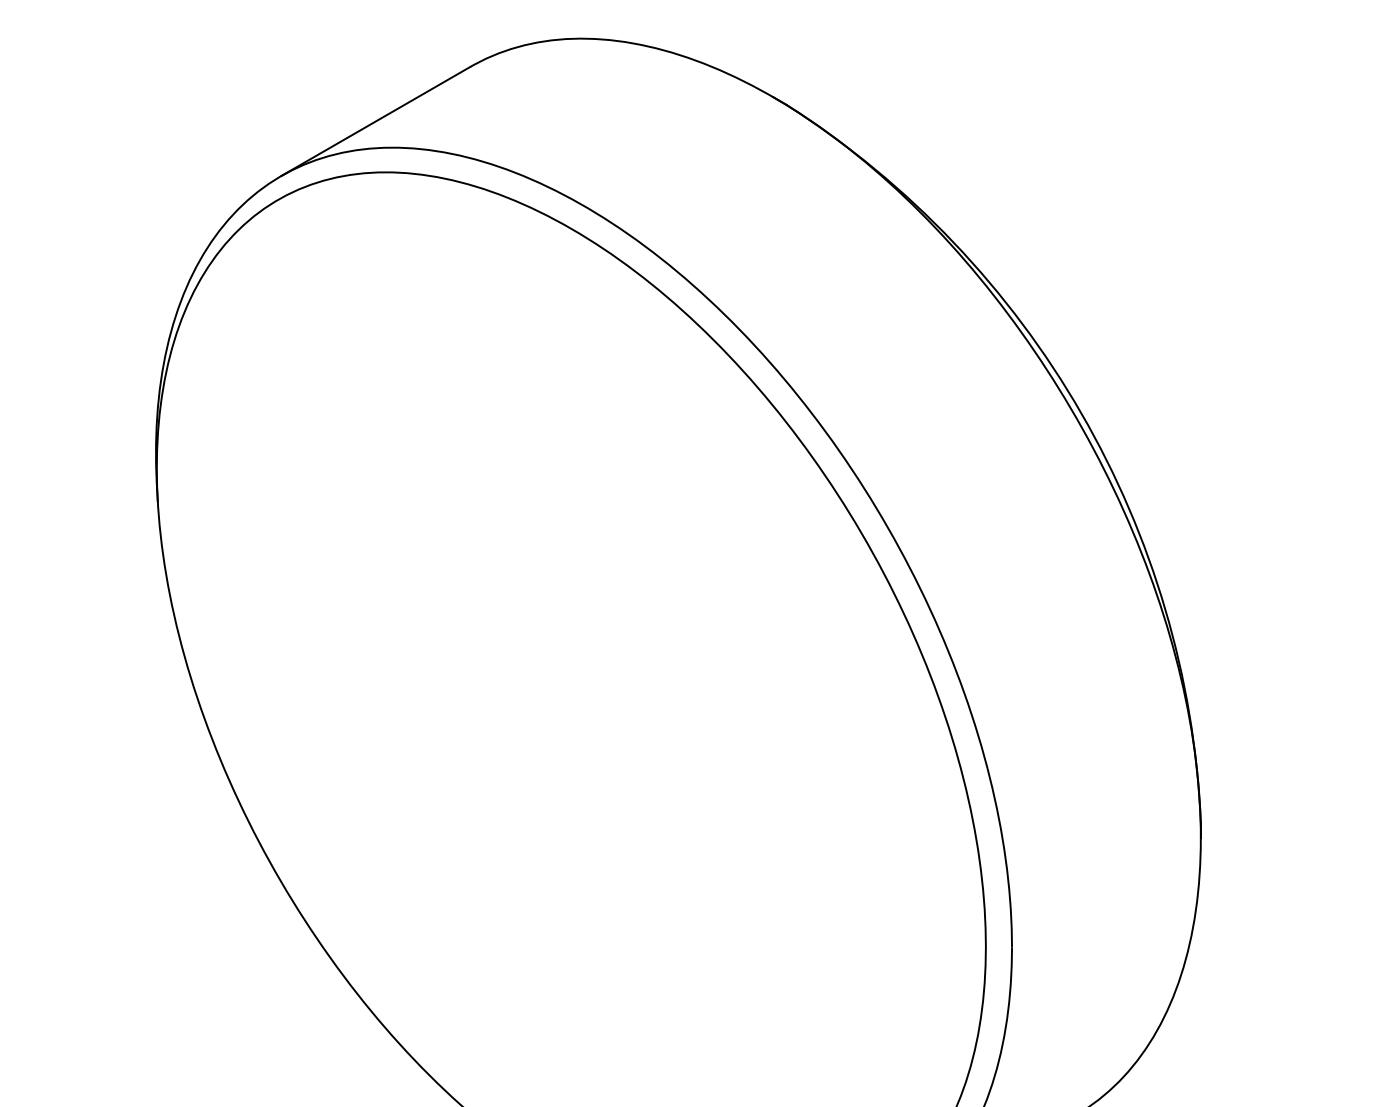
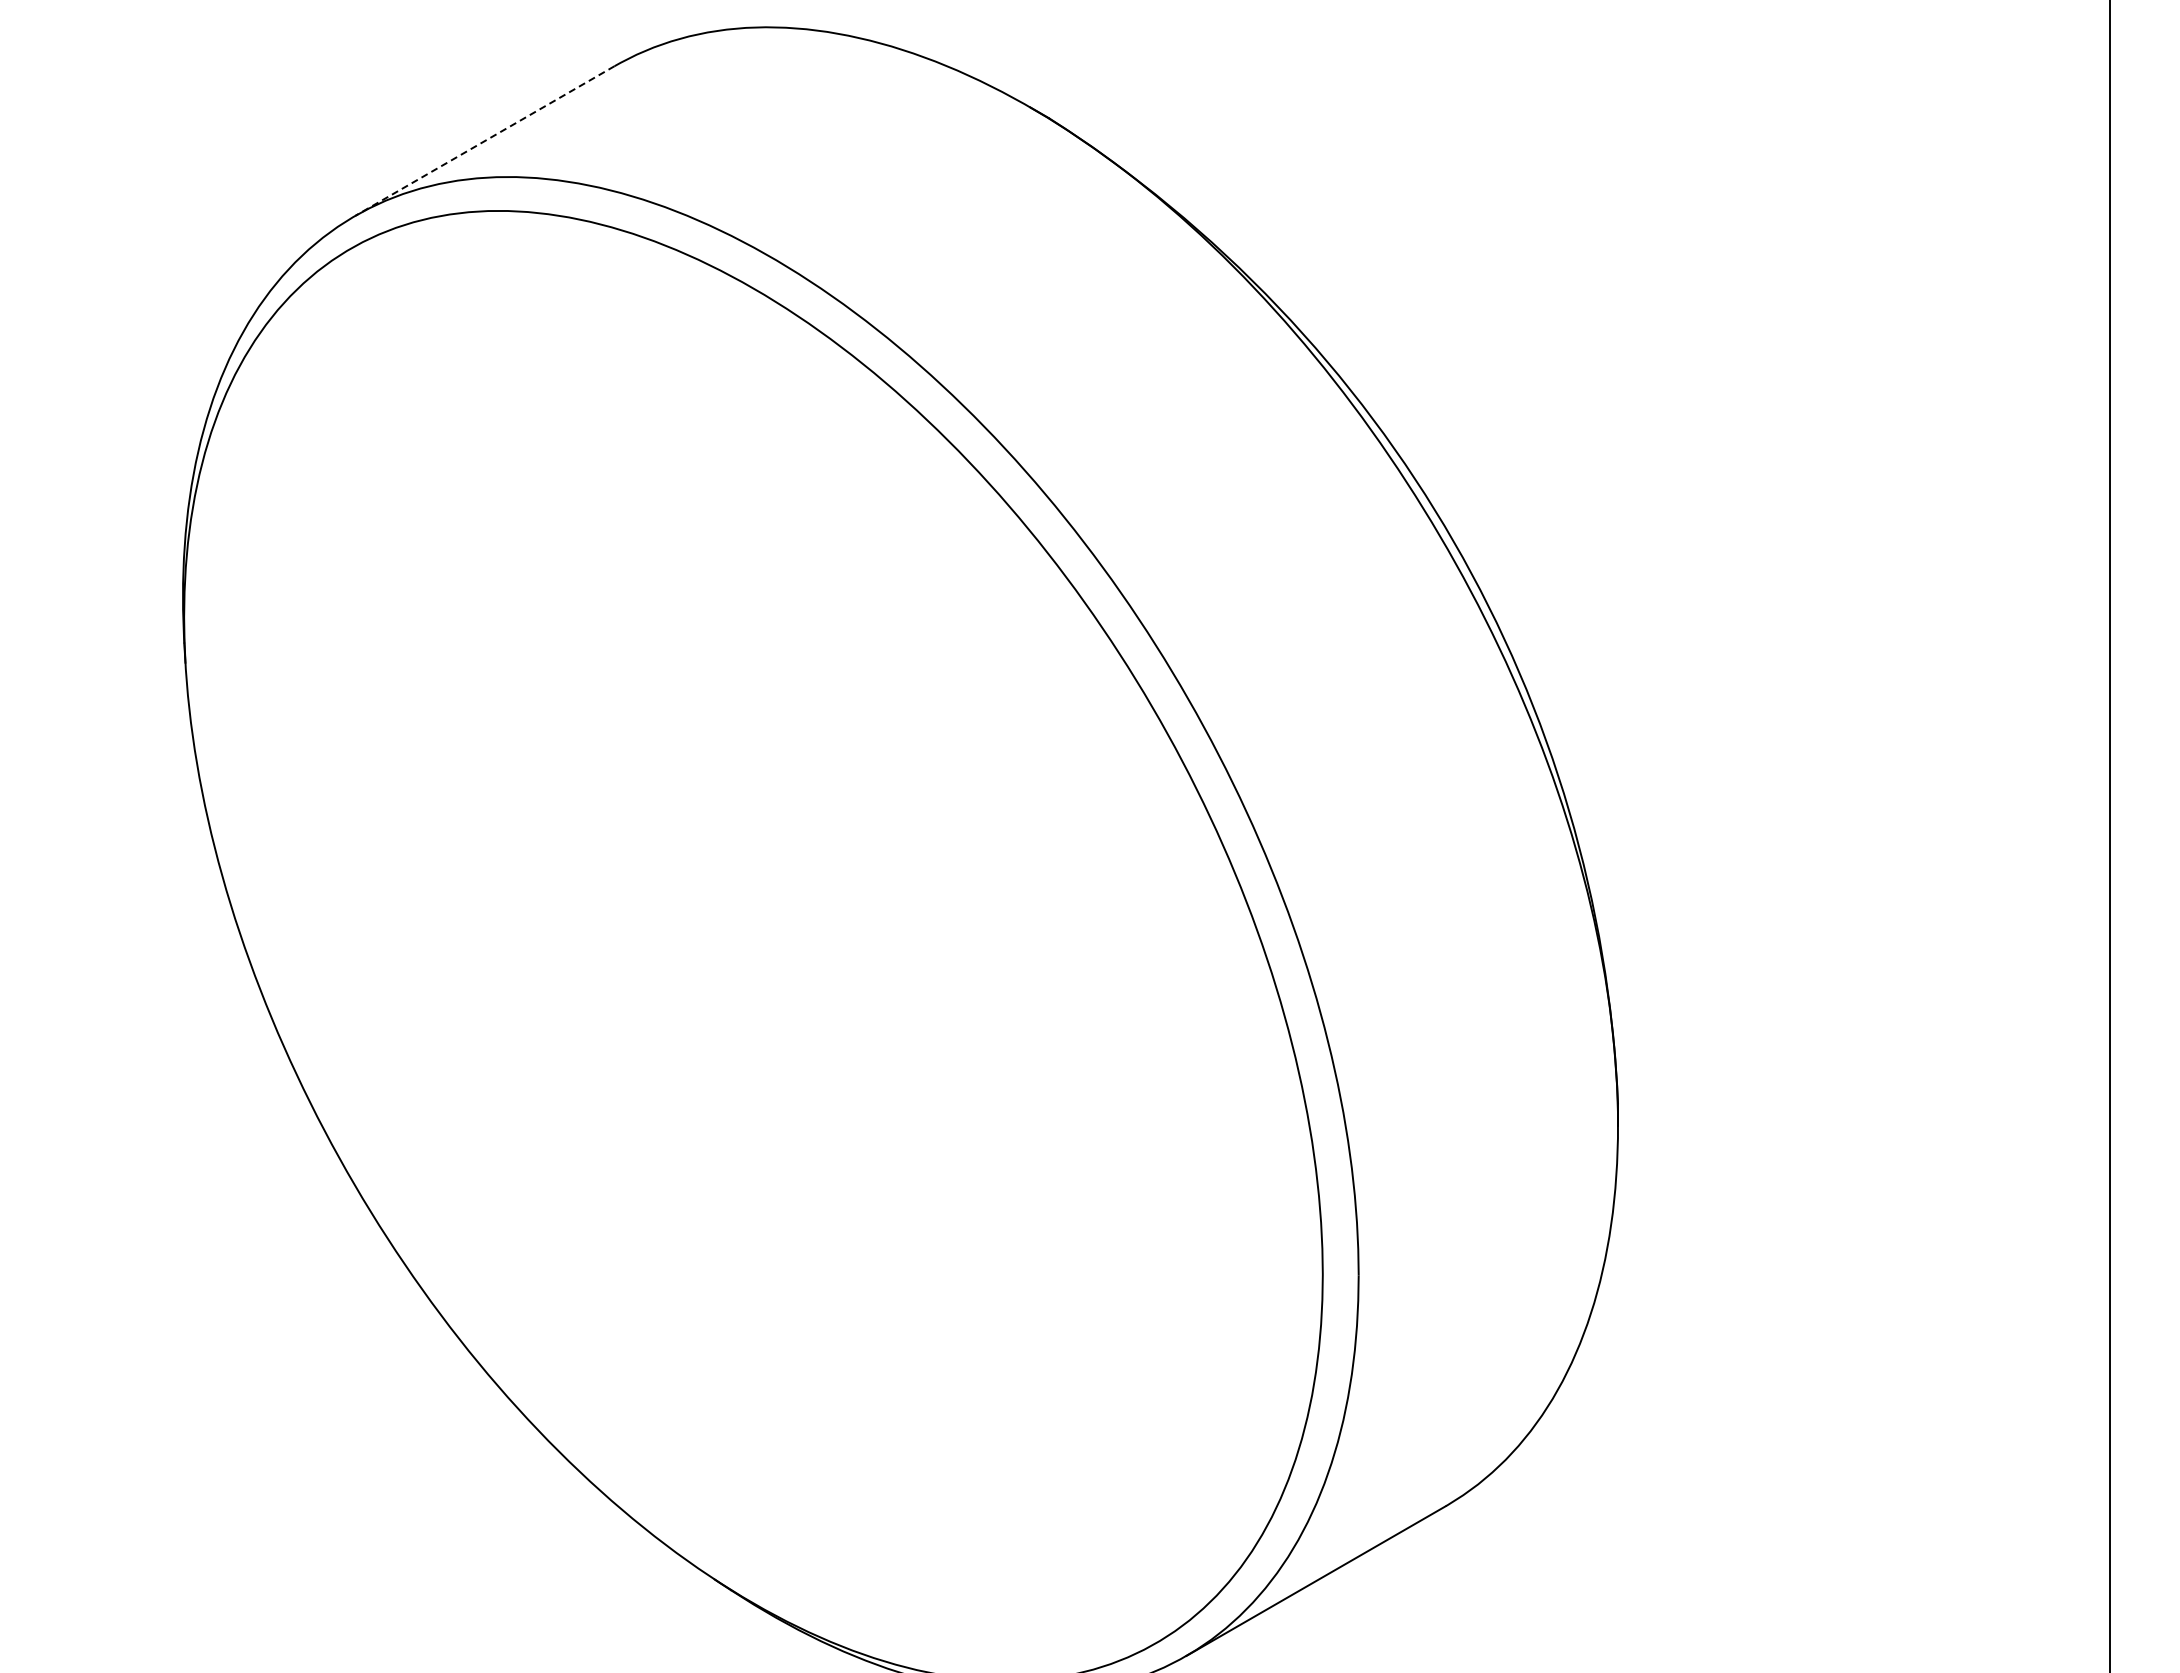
line: (375, 121) -> (484, 141), solid -> dashed

